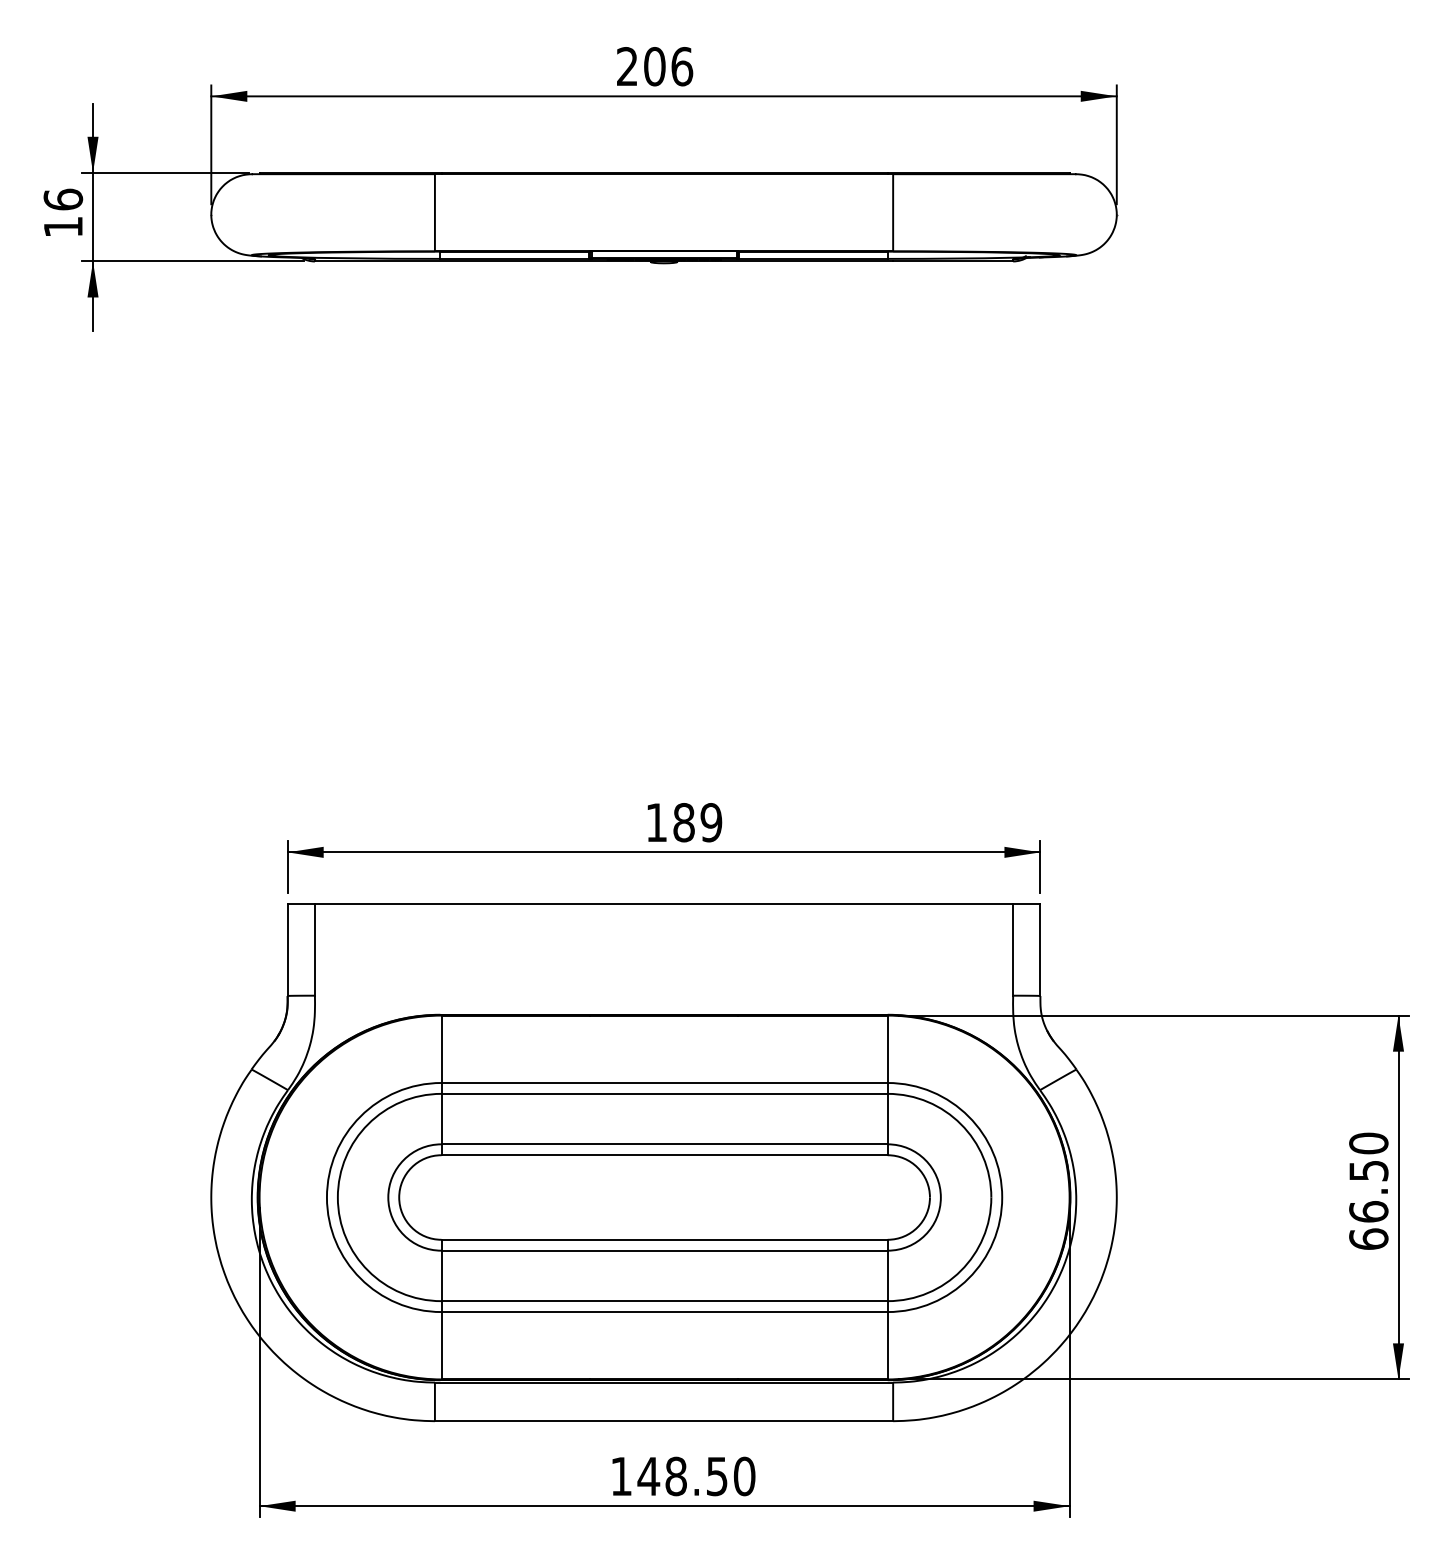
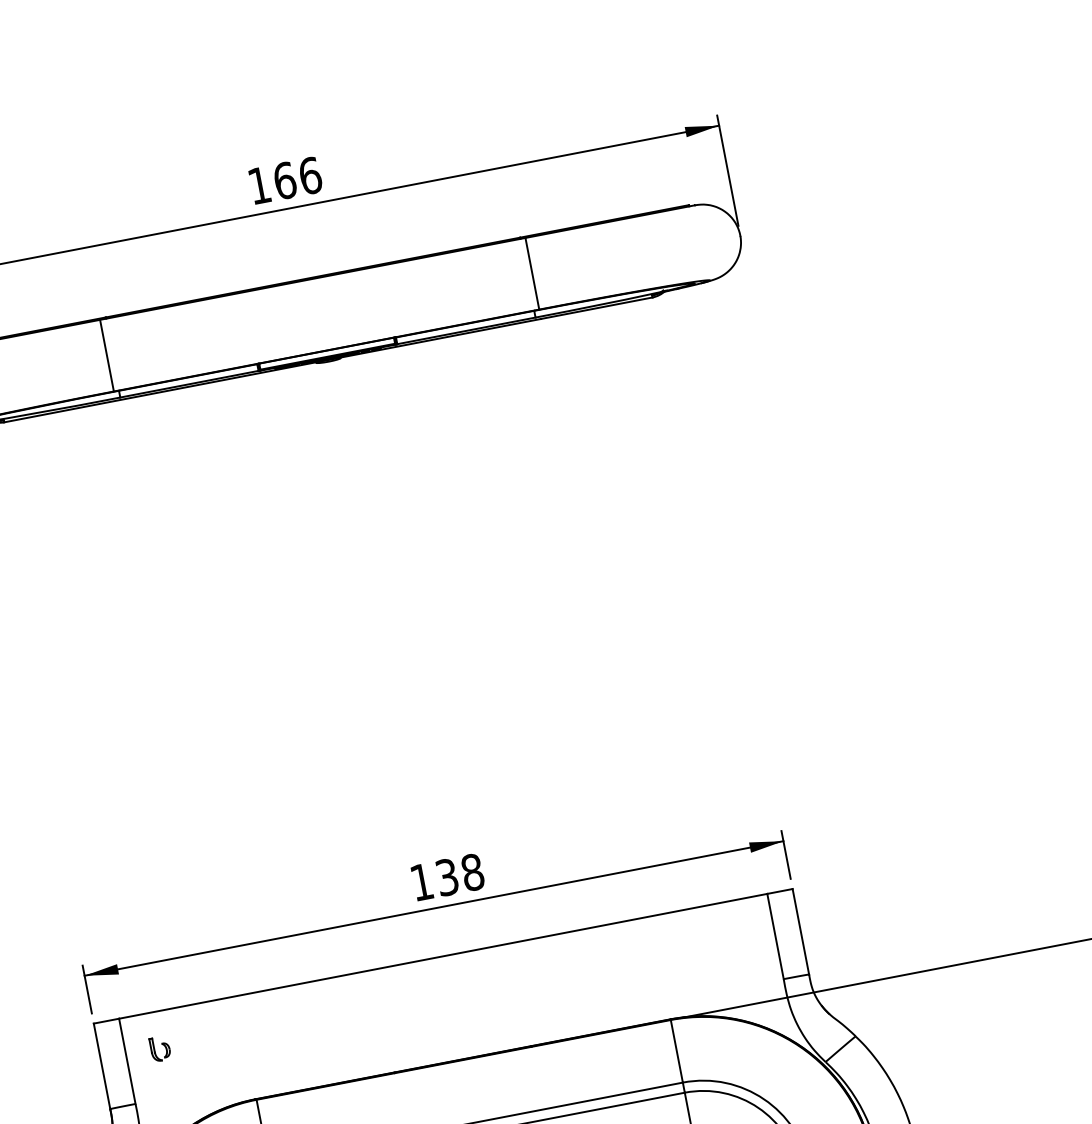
text: (641, 66) -> (272, 182), 206 -> 166
text: (697, 822) -> (459, 874), 189 -> 138
part: (351, 943) -> (160, 1048), added

